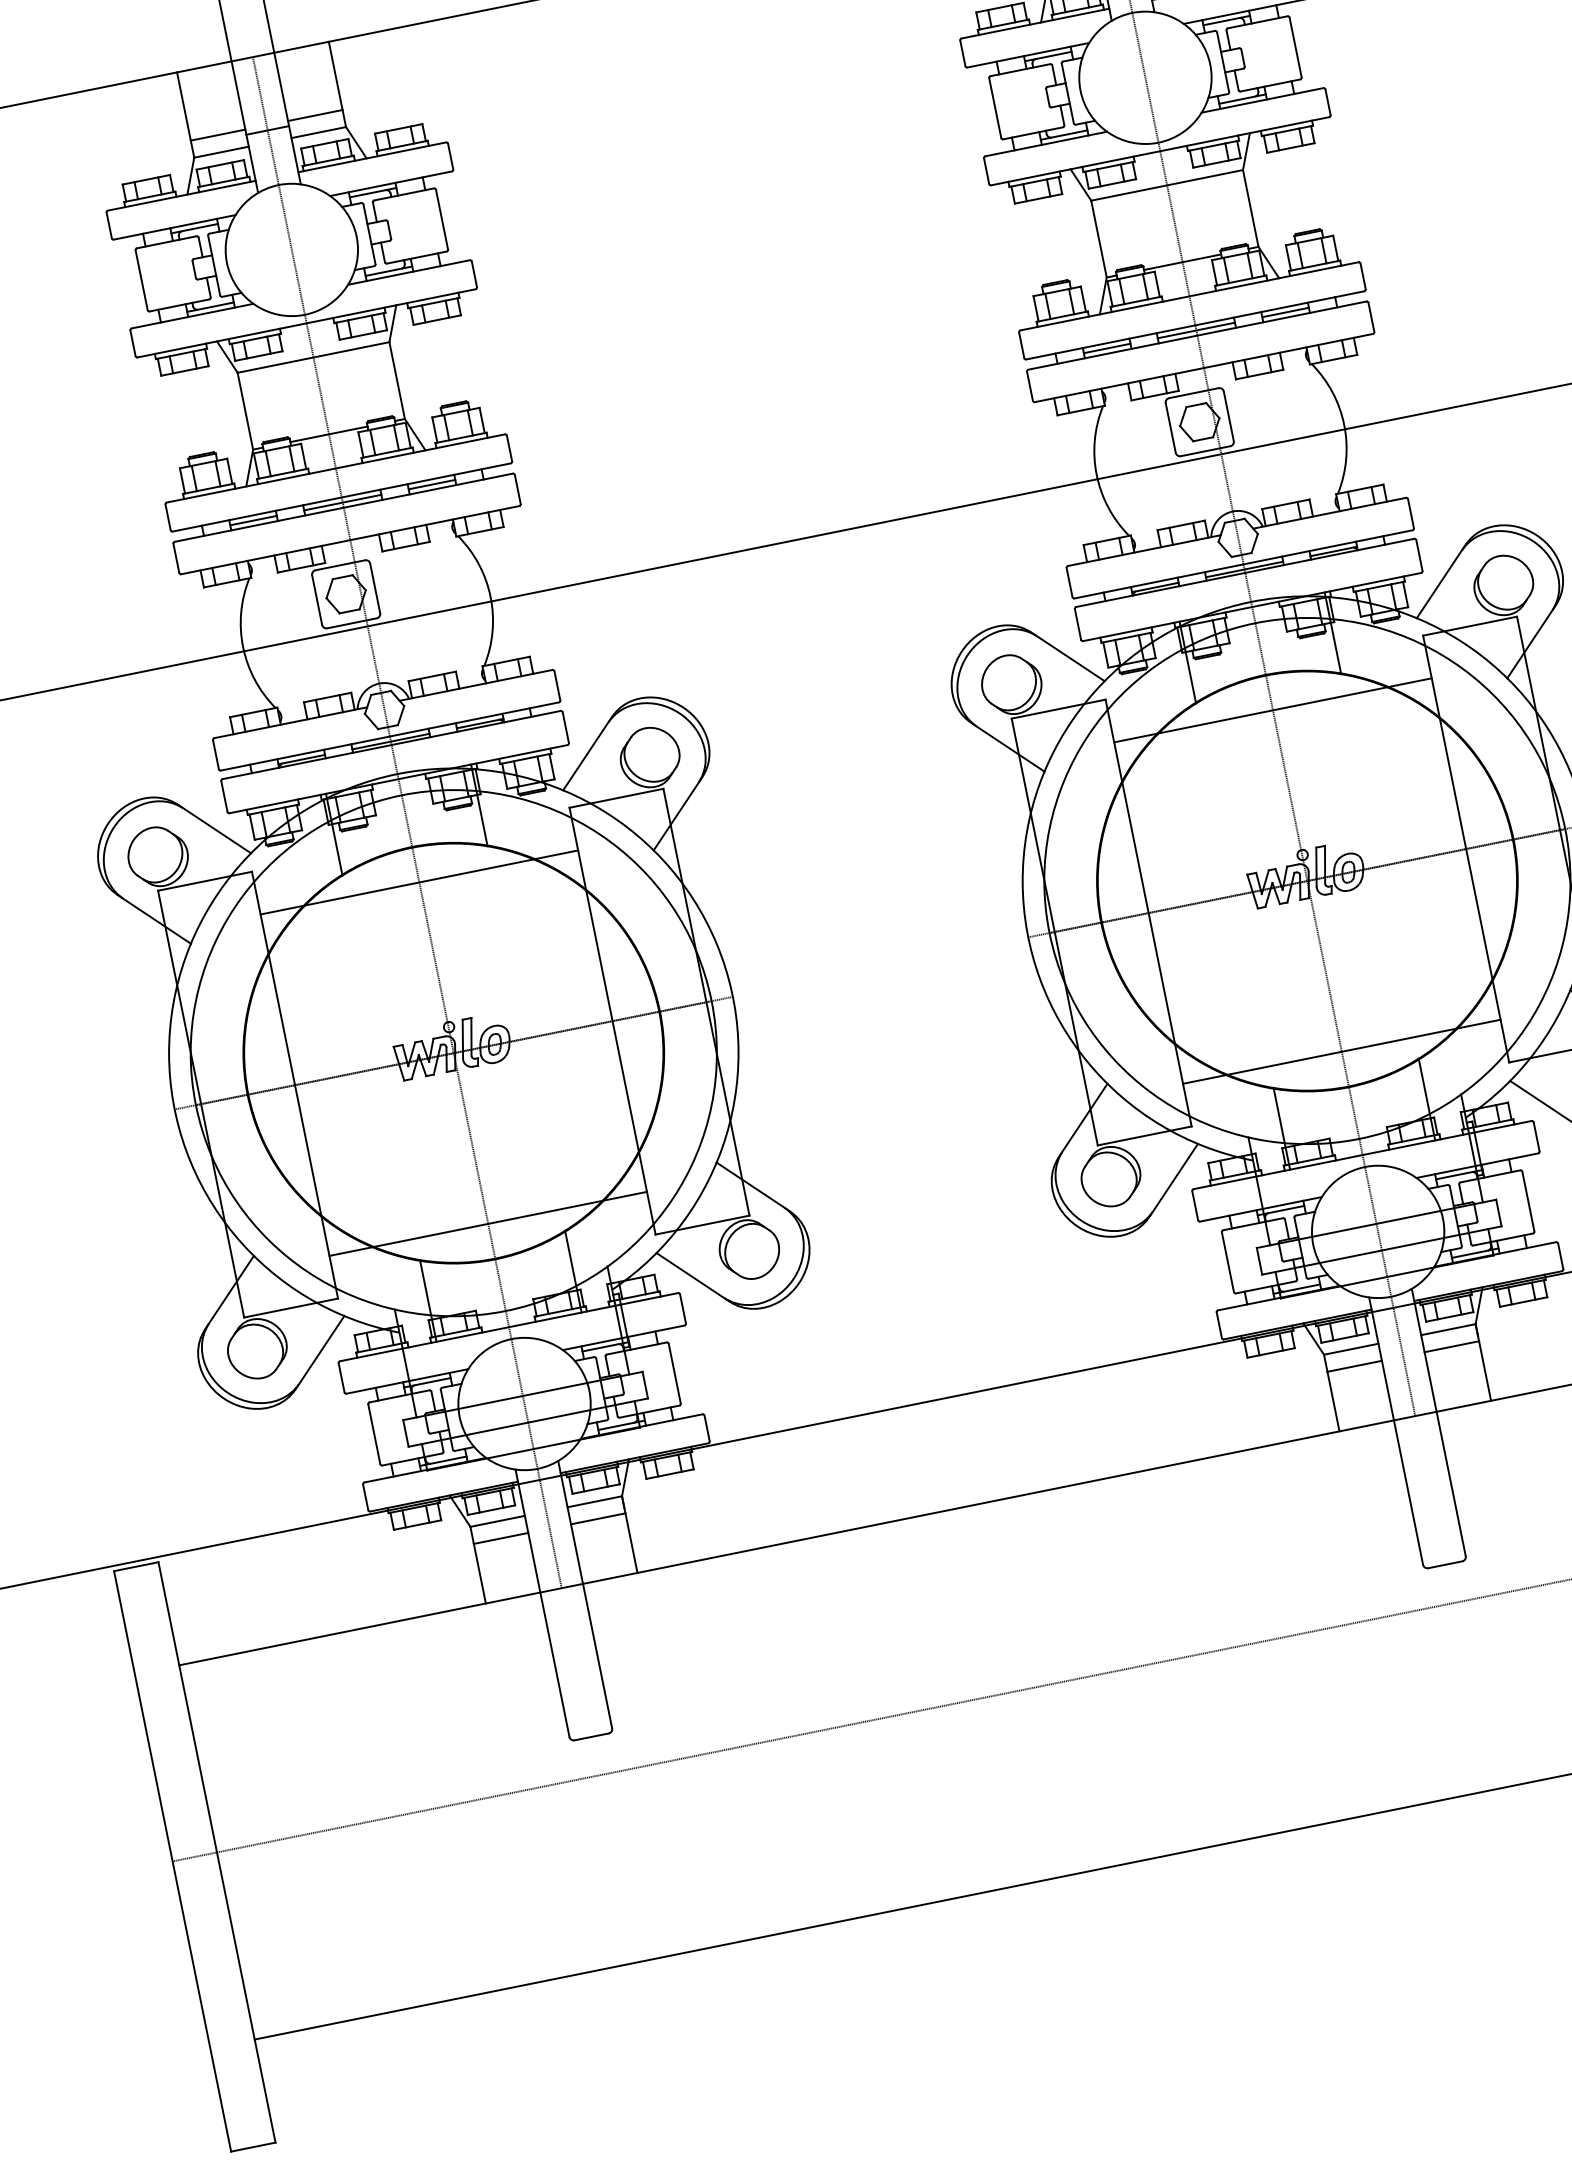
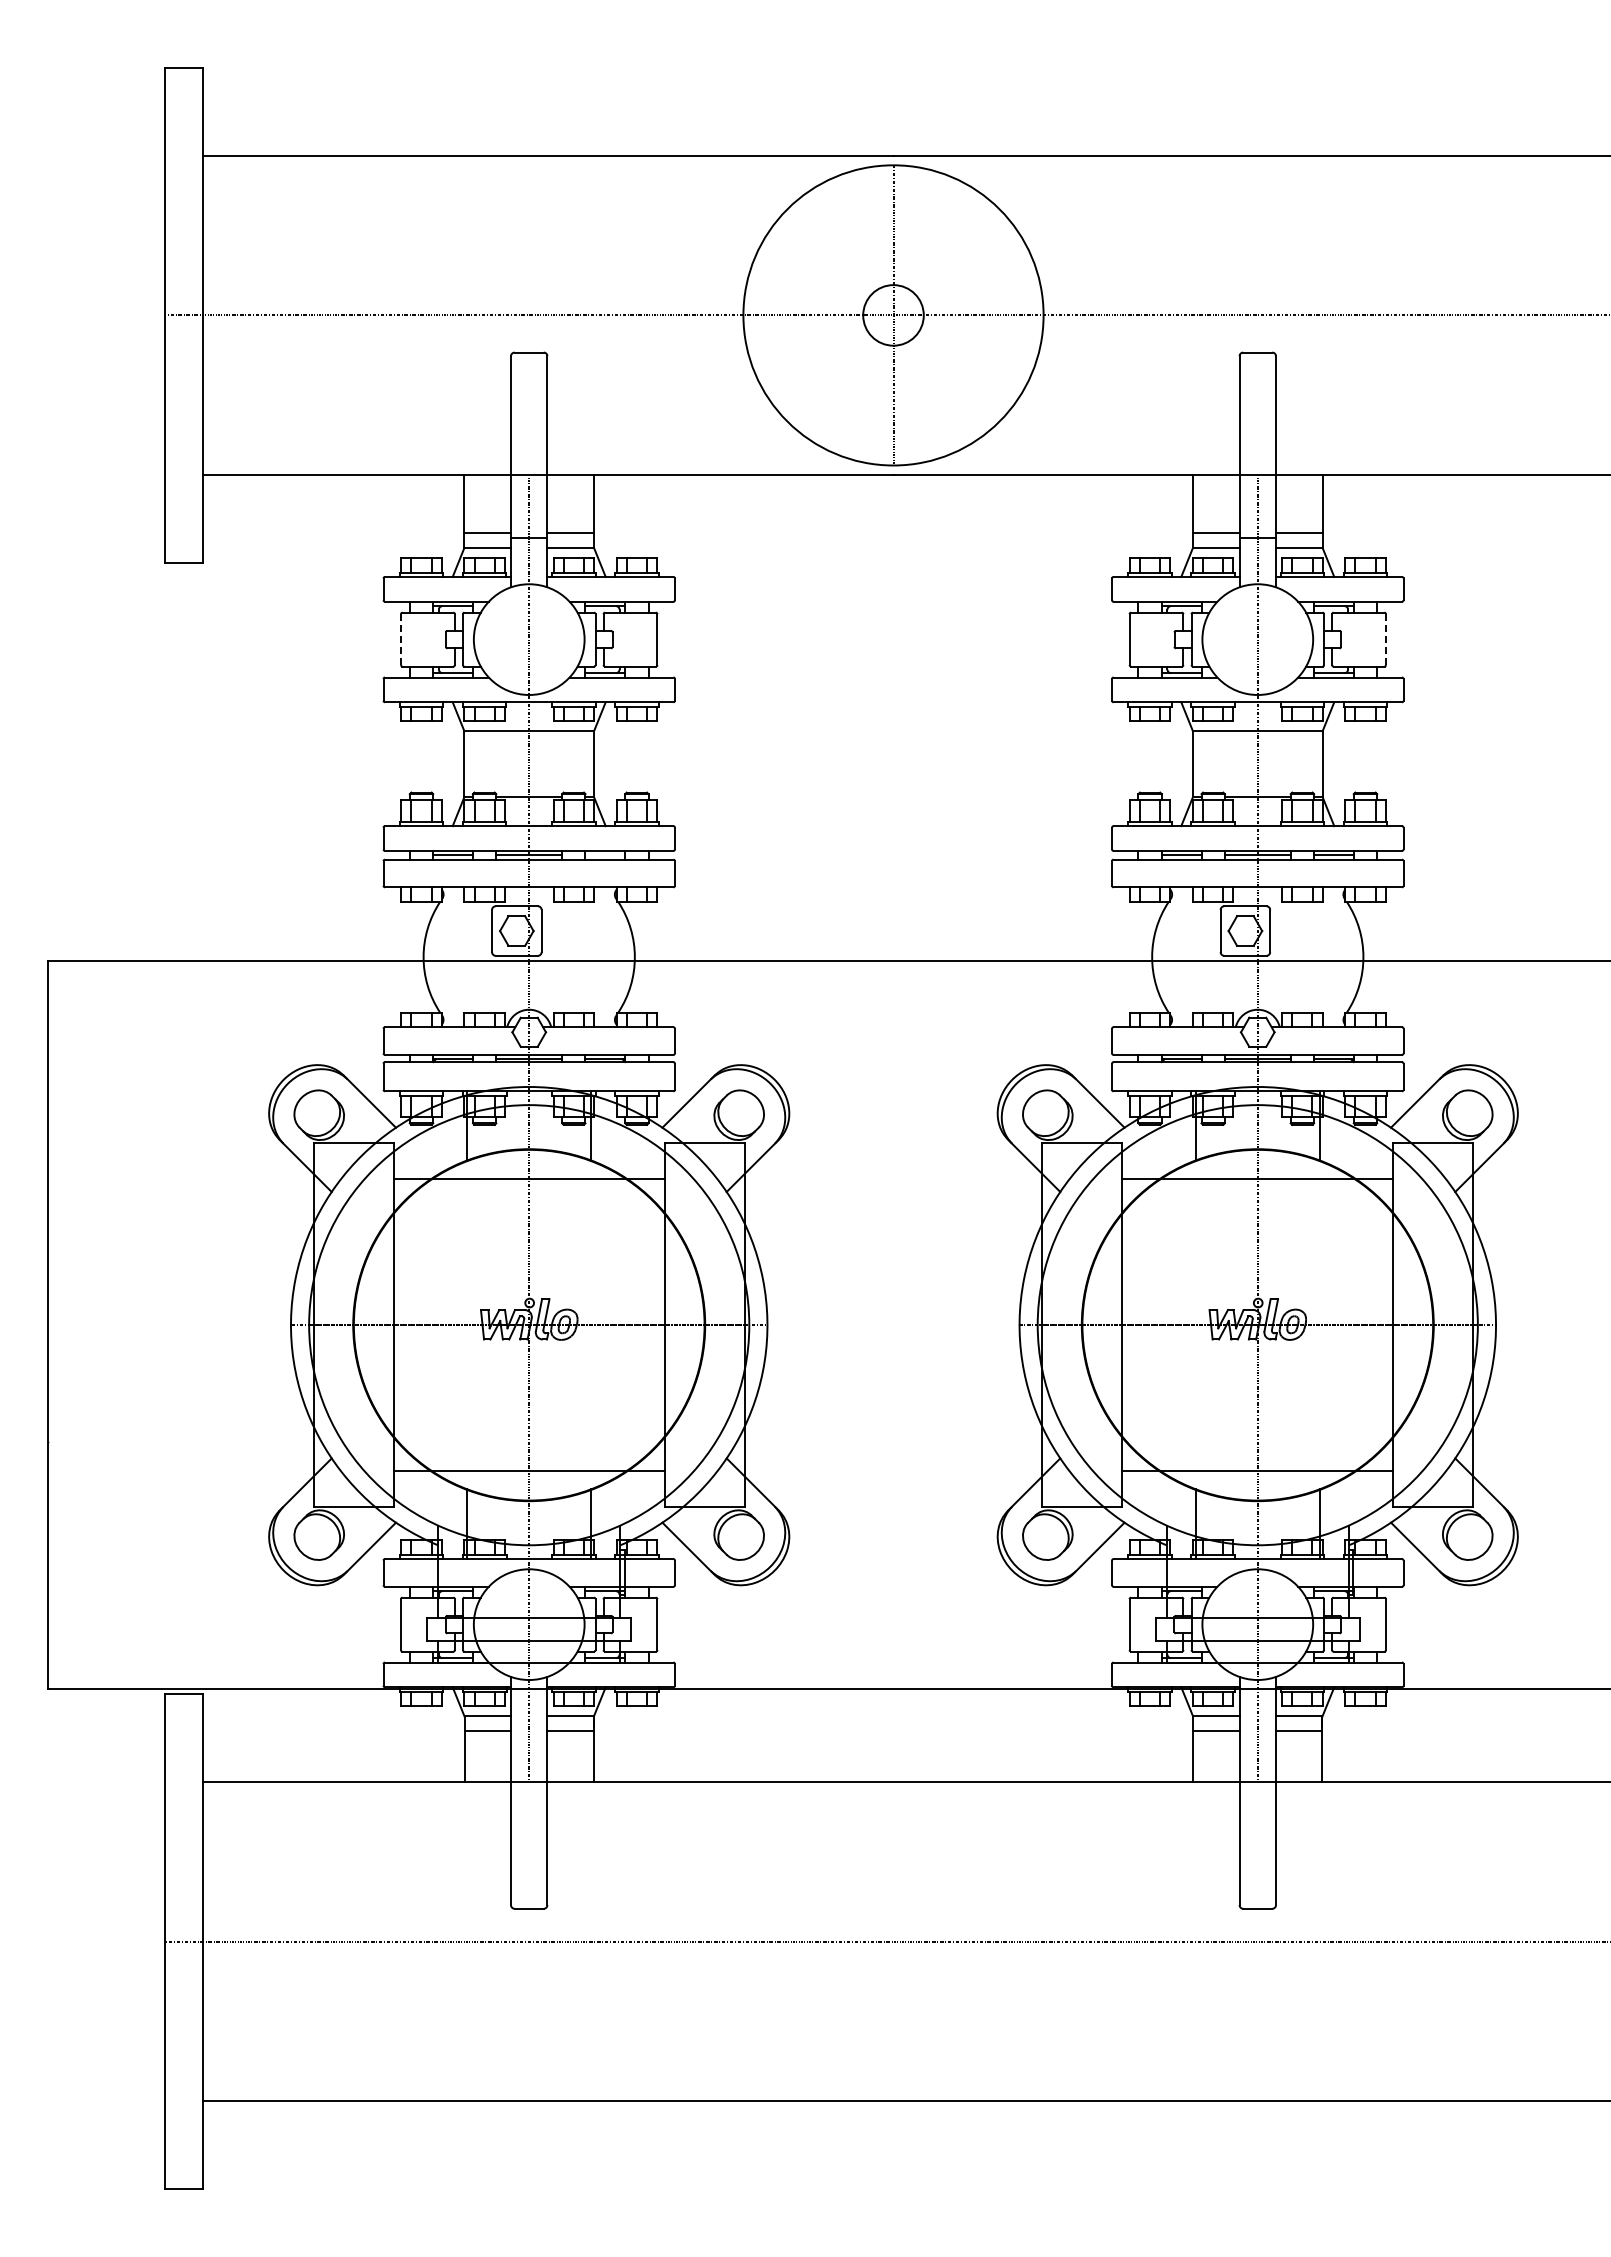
line: (1295, 47) -> (1385, 639), solid -> dashed
line: (142, 279) -> (401, 639), solid -> dashed
line: (432, 484) -> (605, 855), removed

